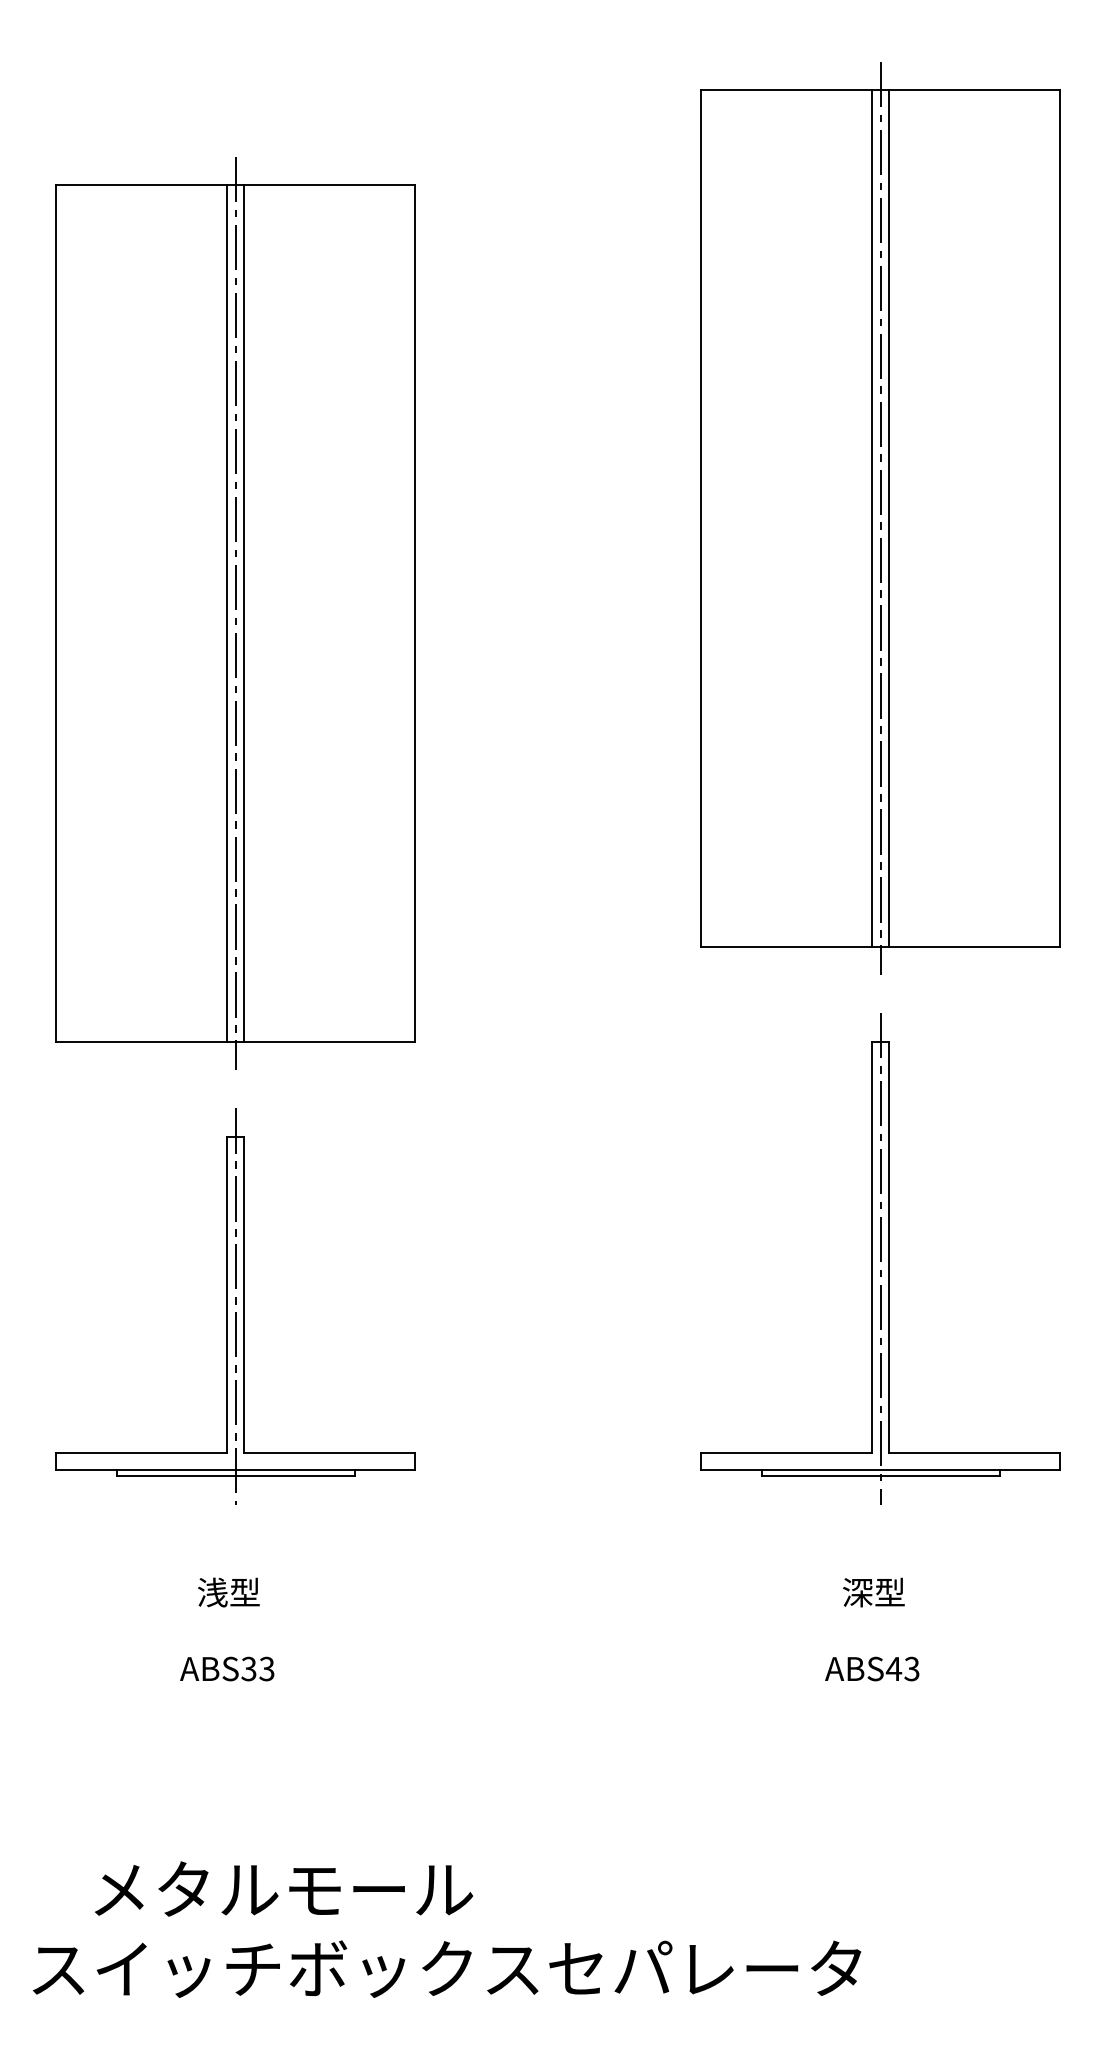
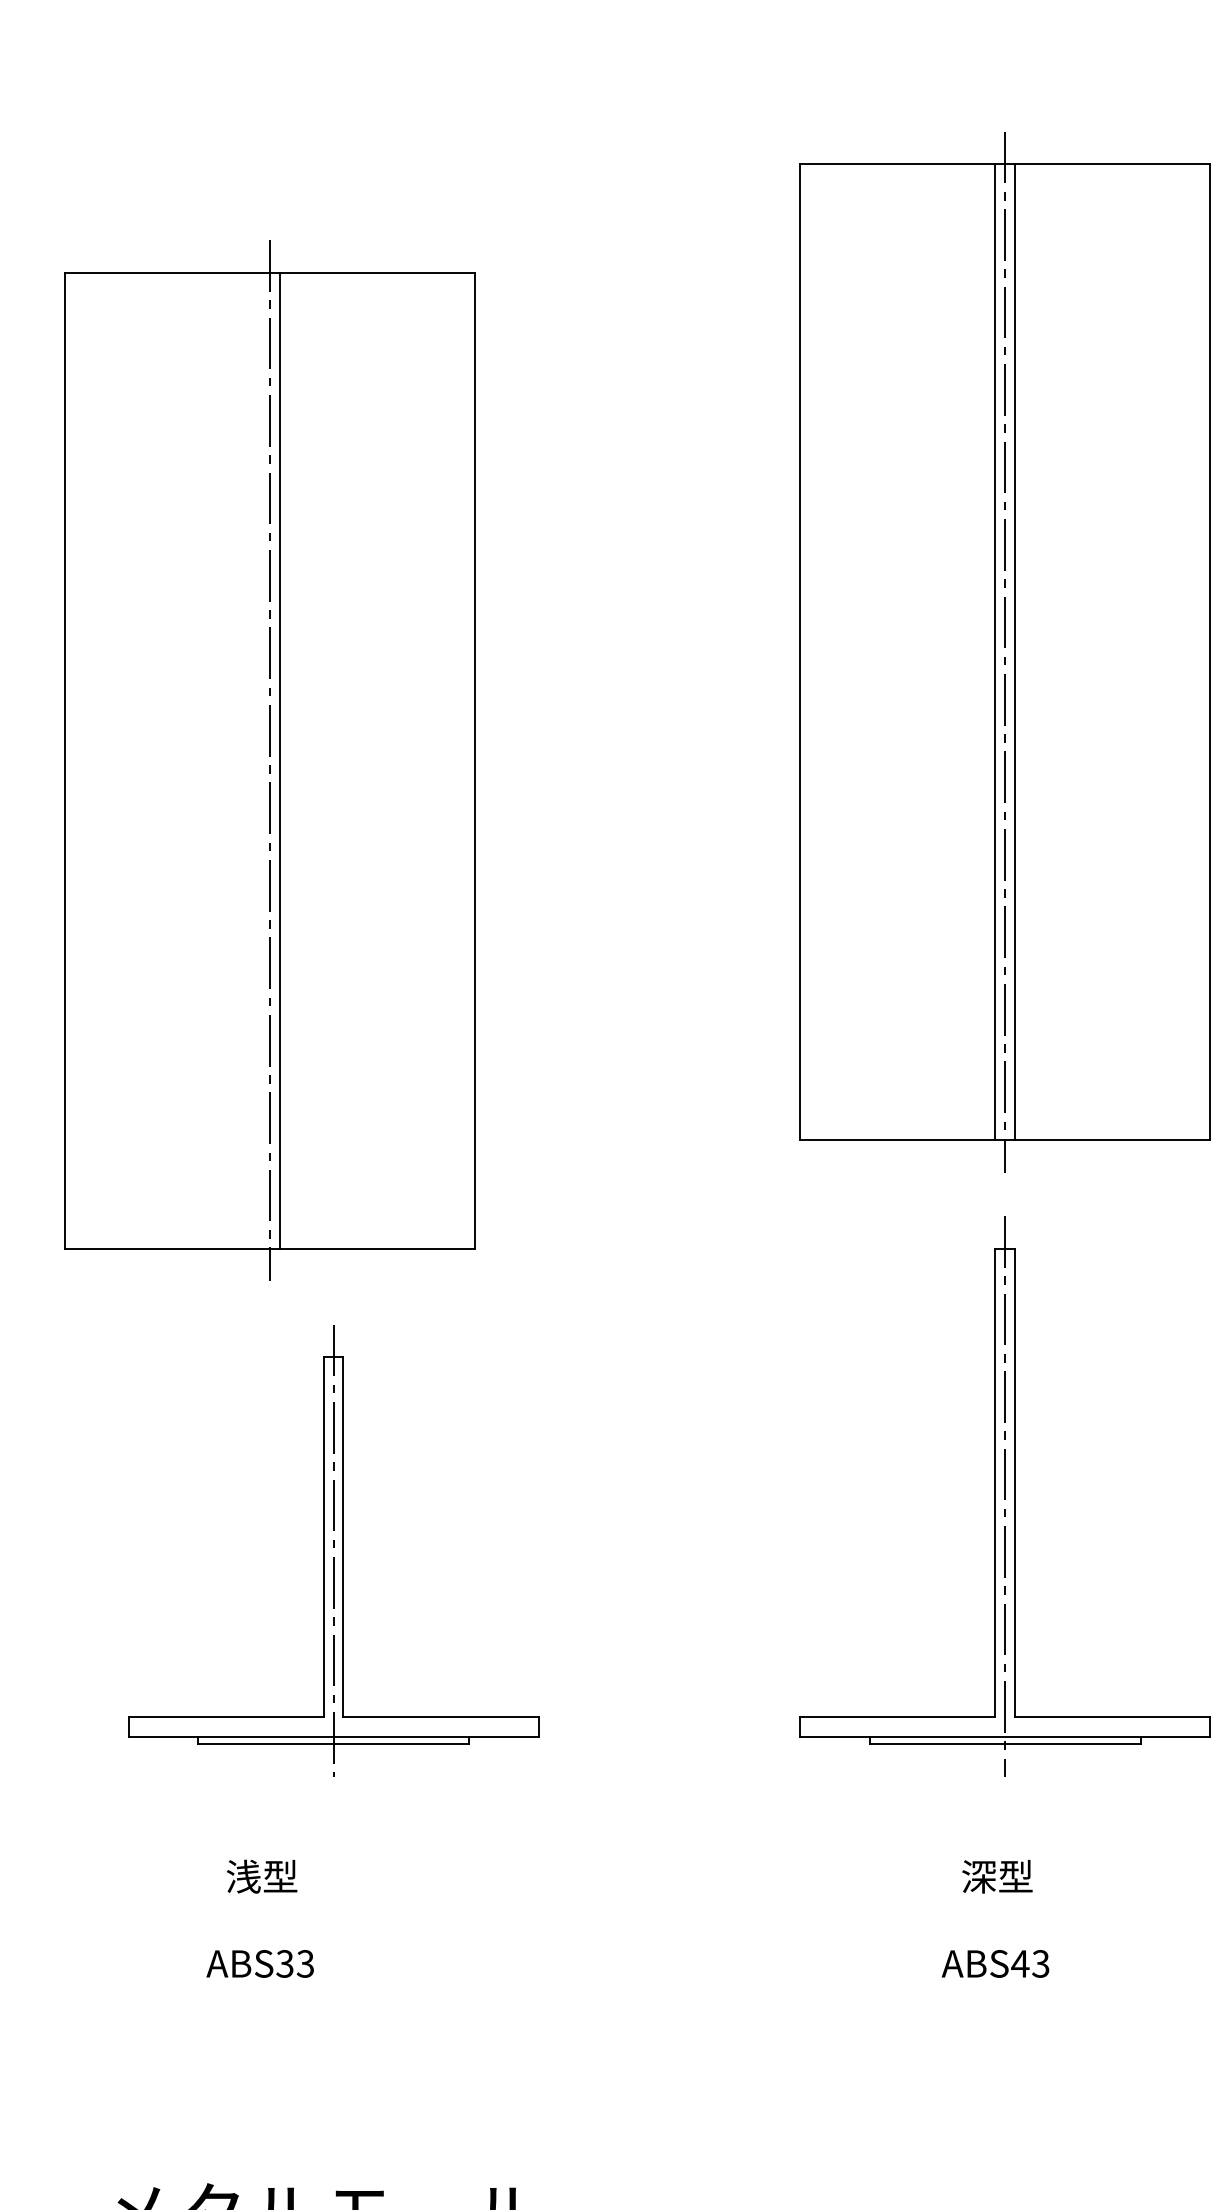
line: (227, 613) -> (260, 760), removed
part: (235, 1306) -> (333, 1550), moved

